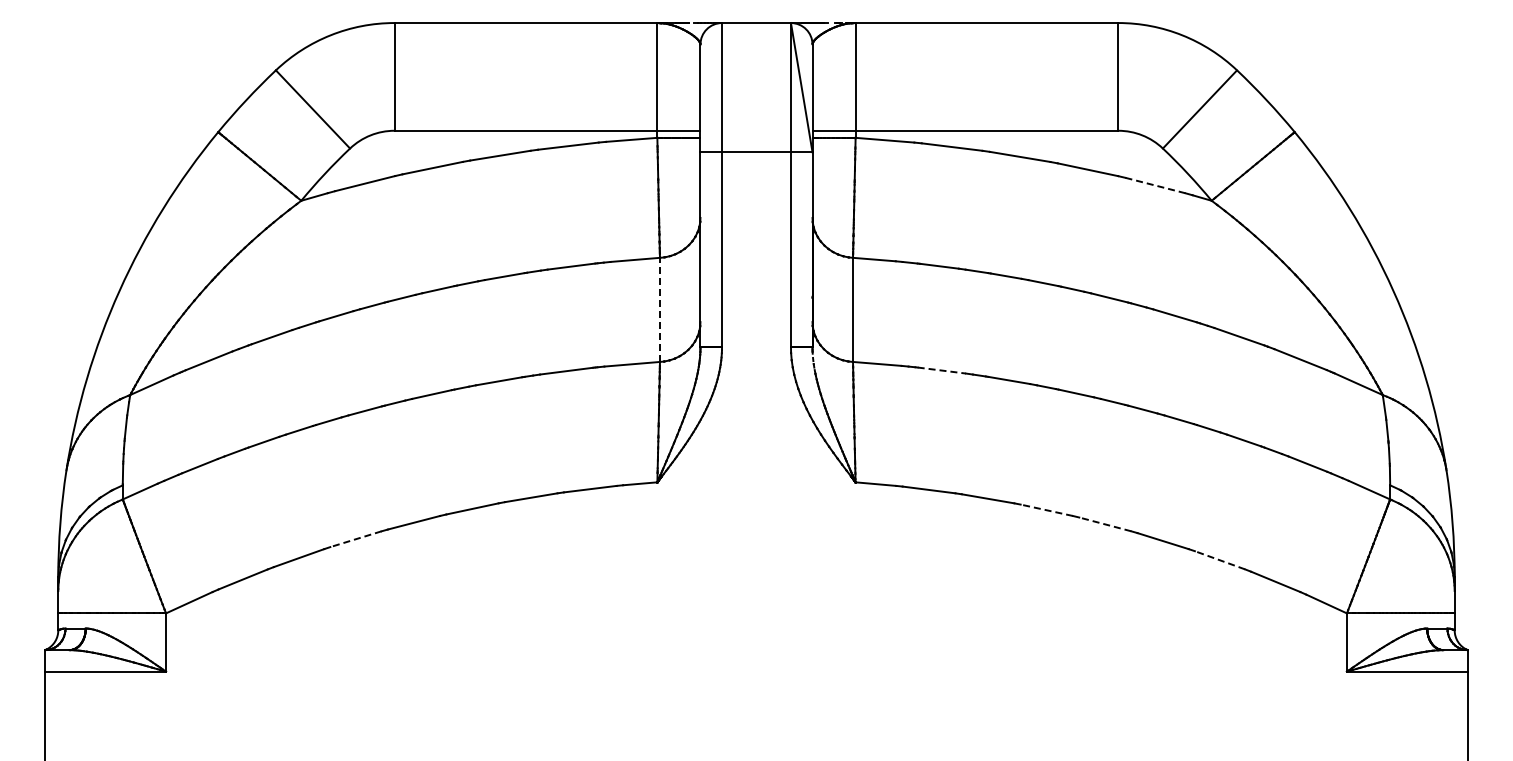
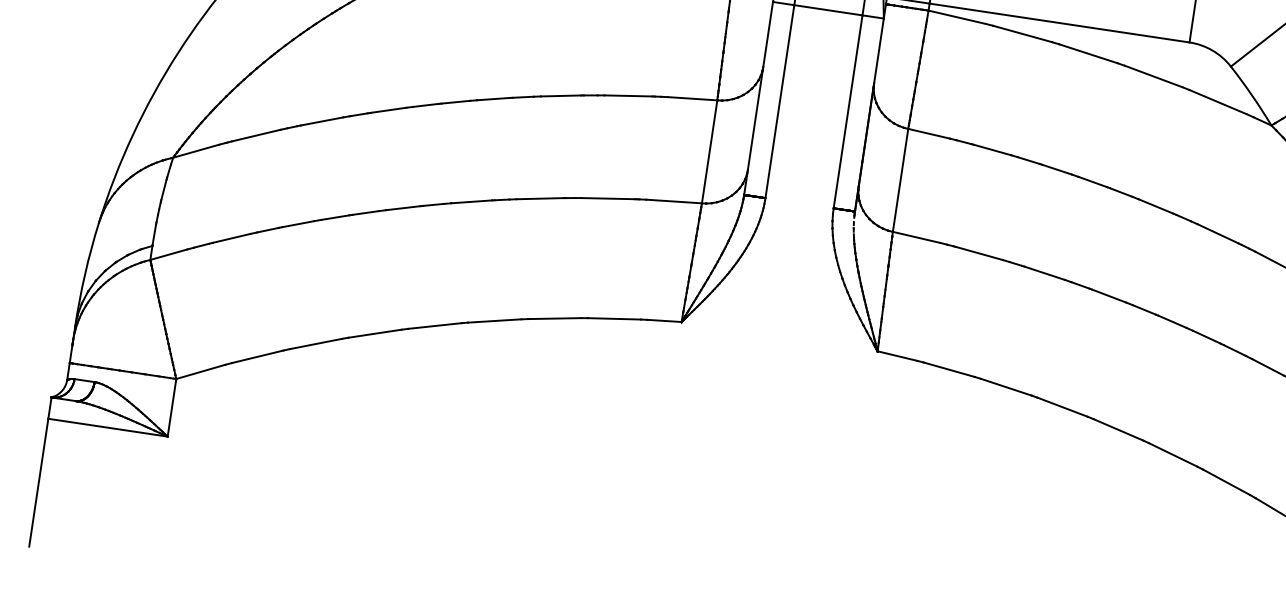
line: (1155, 185) -> (1218, 102), dashed -> solid
line: (659, 309) -> (709, 151), dashed -> solid
line: (942, 370) -> (980, 253), dashed -> solid
line: (1046, 510) -> (1062, 407), dashed -> solid
line: (1105, 524) -> (1118, 429), dashed -> solid
line: (356, 539) -> (375, 334), dashed -> solid
line: (1220, 560) -> (1226, 482), dashed -> solid

